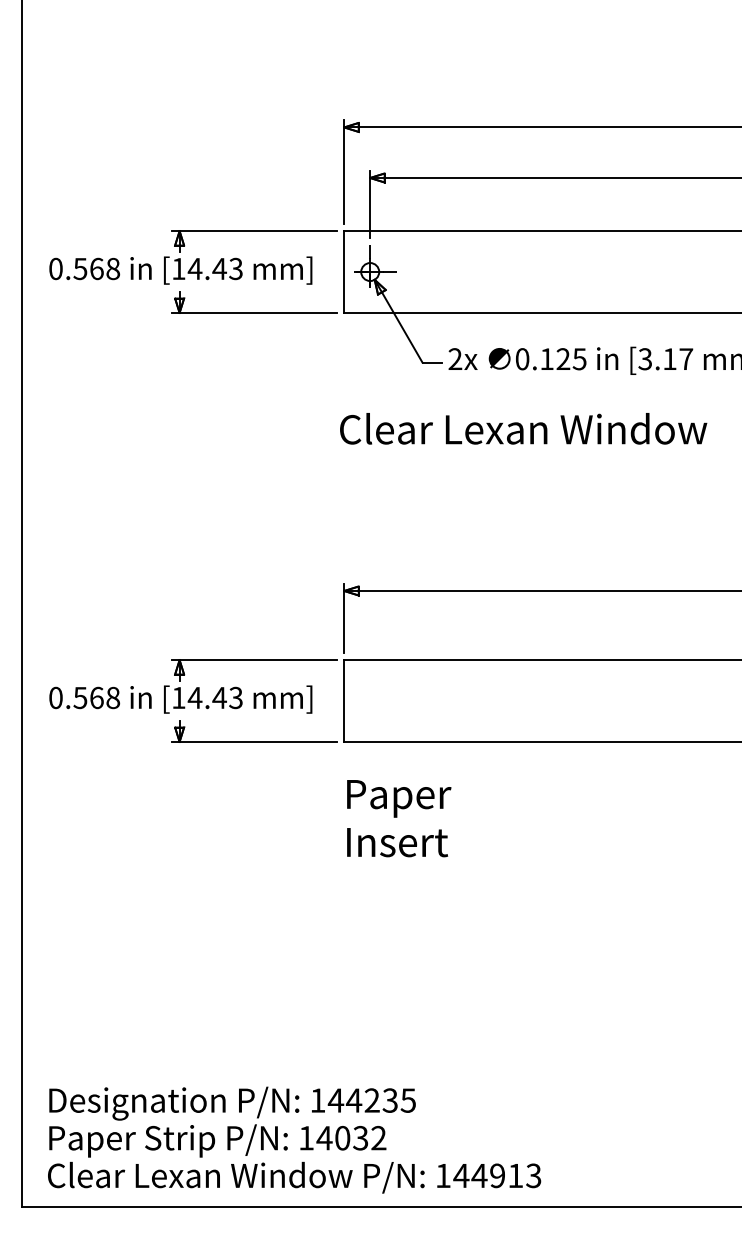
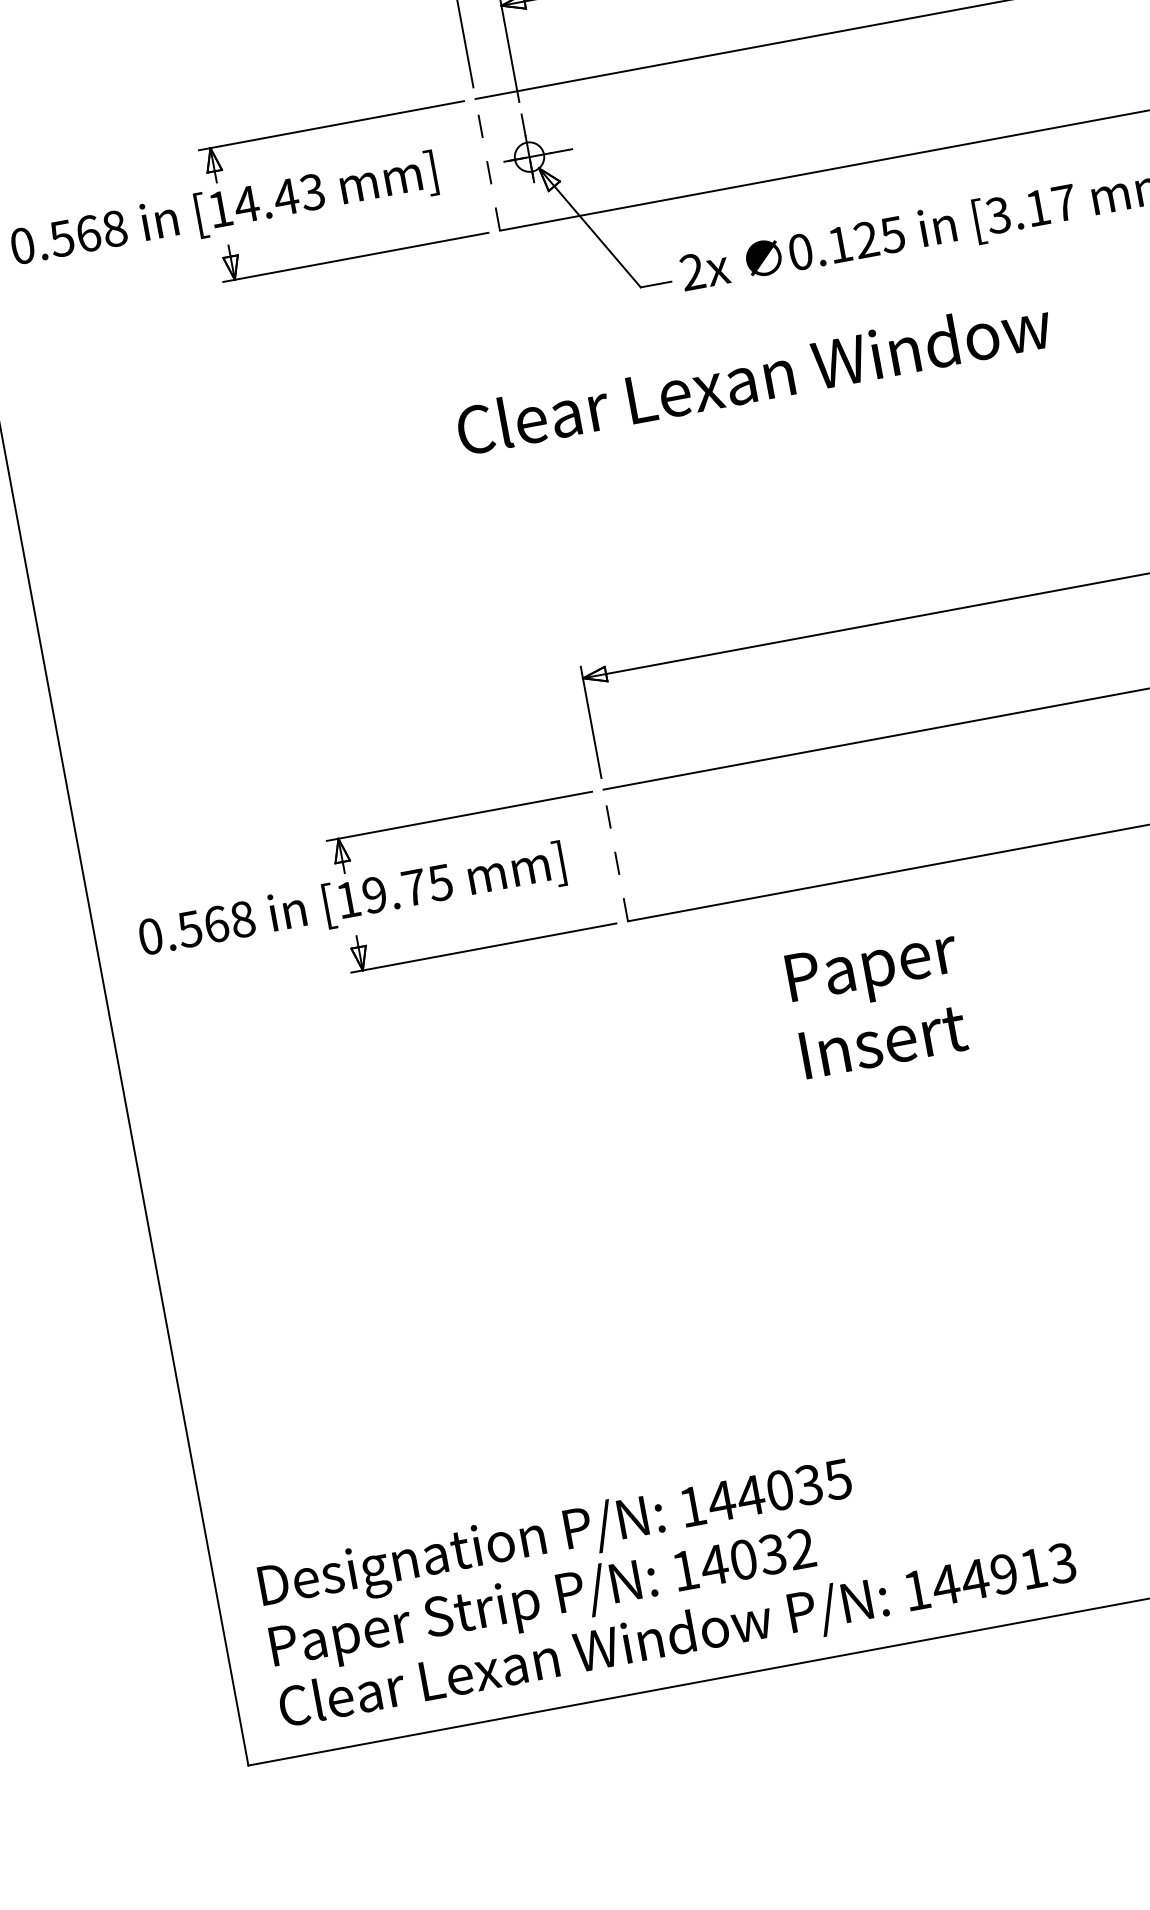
line: (344, 272) -> (488, 165), solid -> dashed
text: (523, 428) -> (753, 376), moved
text: (214, 697) -> (405, 888), [14.43 -> [19.75
line: (344, 701) -> (616, 856), solid -> dashed
text: (399, 818) -> (879, 1002), moved
text: (371, 1100) -> (778, 1490), 144235 -> 144035

